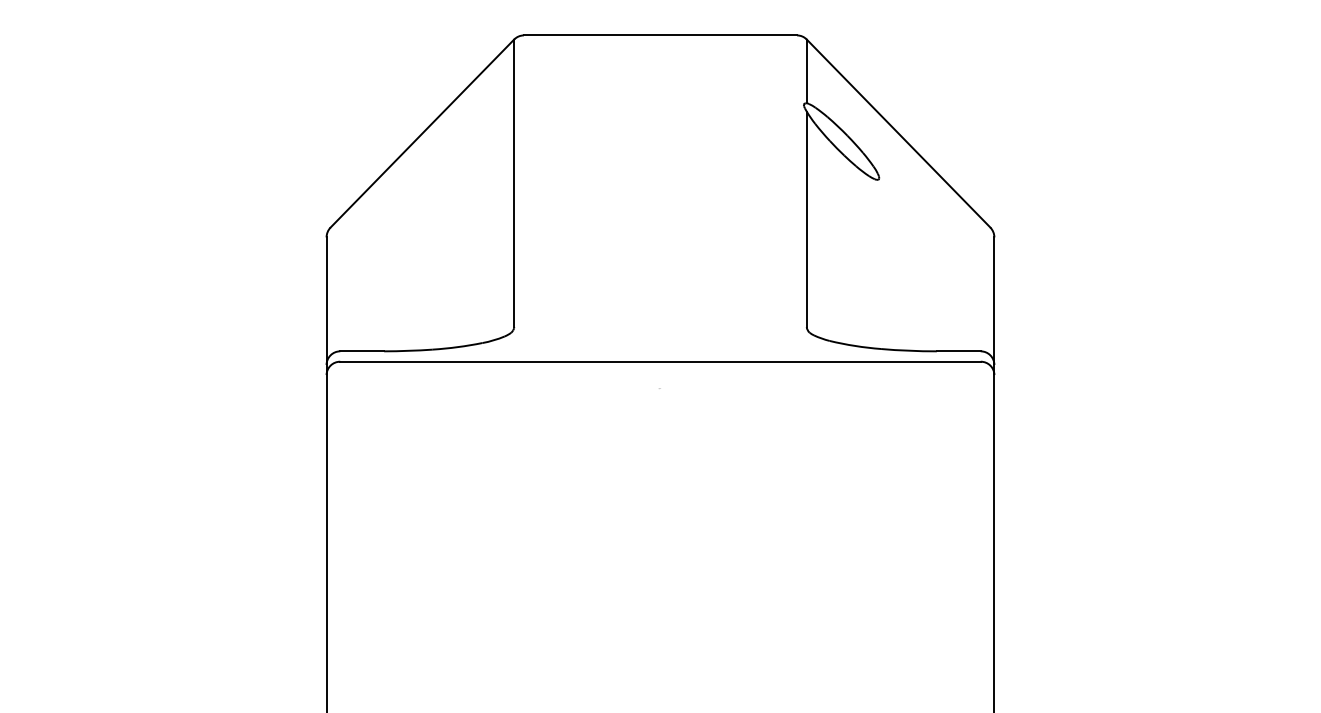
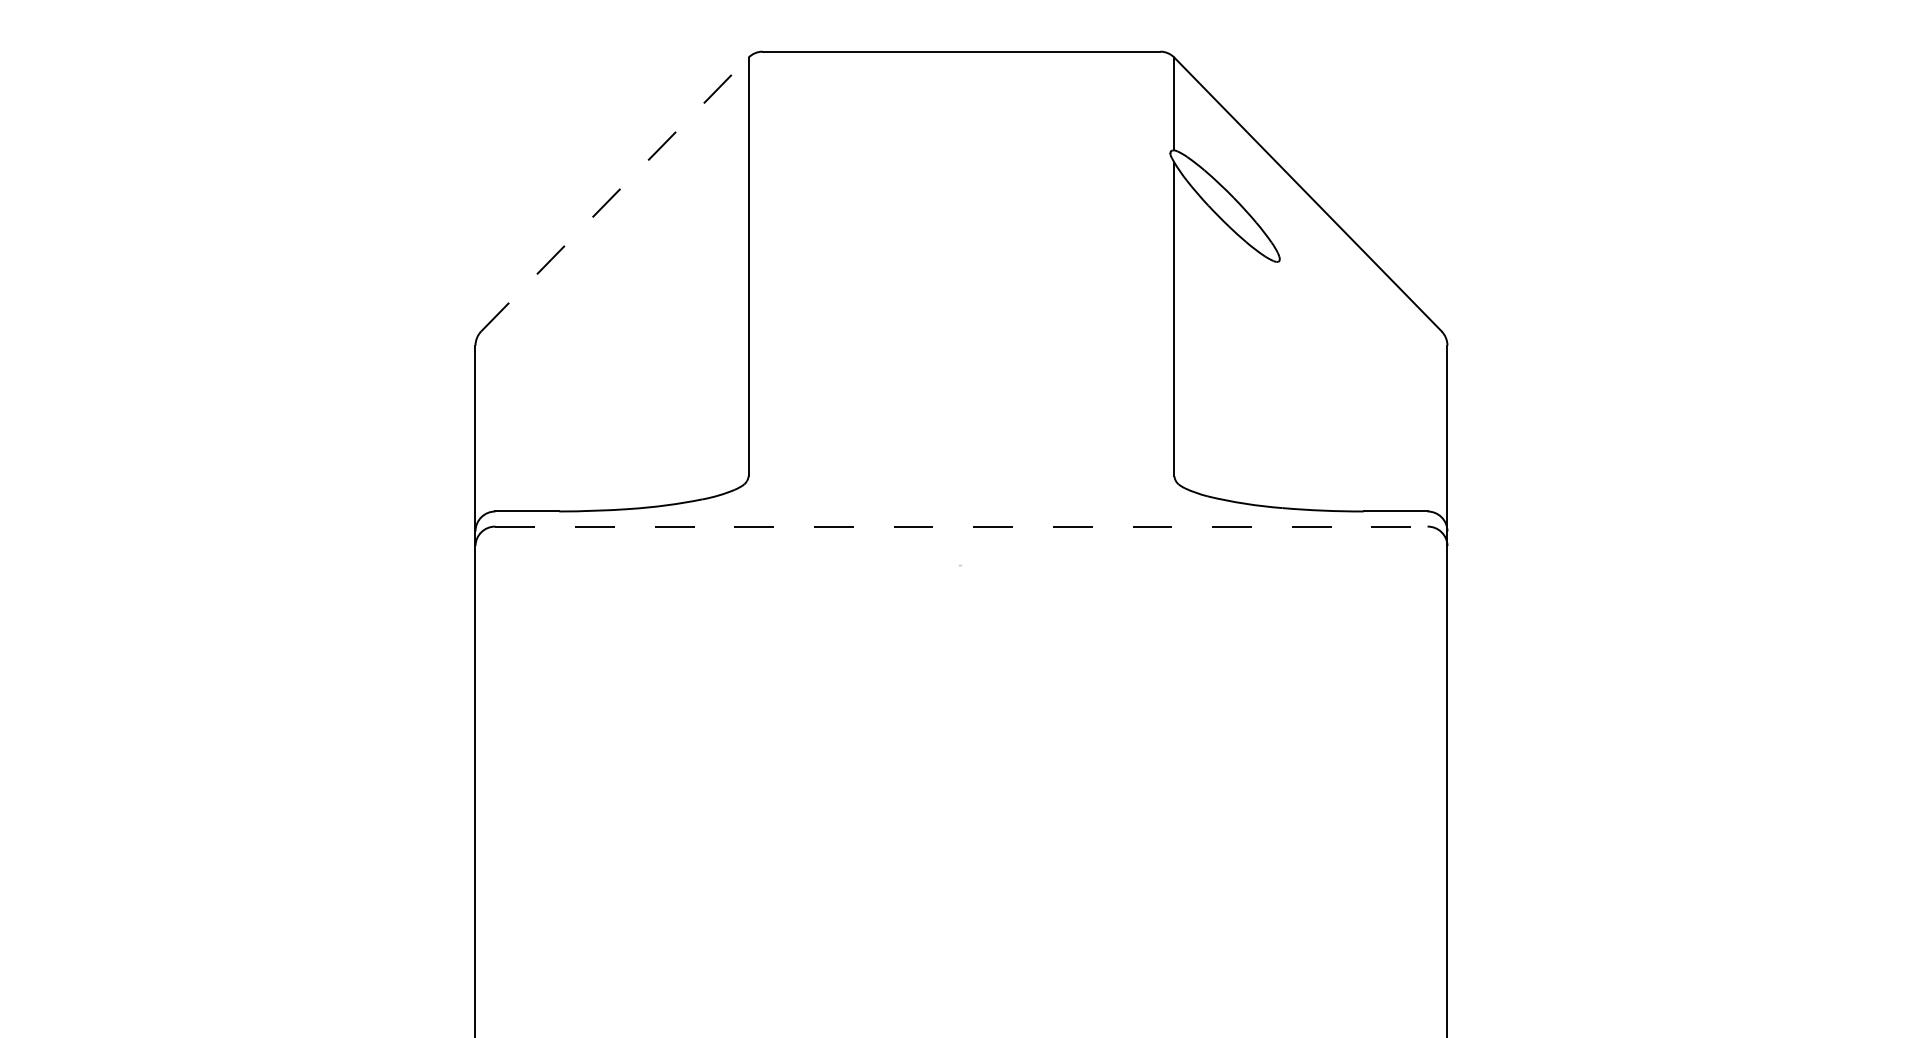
line: (422, 133) -> (615, 194), solid -> dashed
line: (660, 361) -> (961, 526), solid -> dashed

